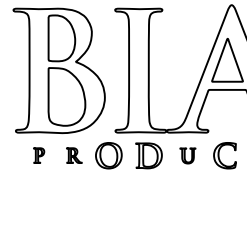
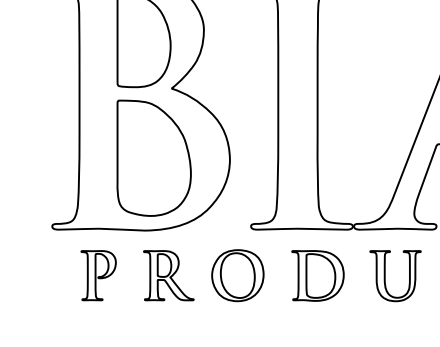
part: (38, 155) -> (97, 275), size x1.67
part: (74, 155) -> (169, 275), size x1.67
part: (187, 155) -> (394, 275), size x1.67

